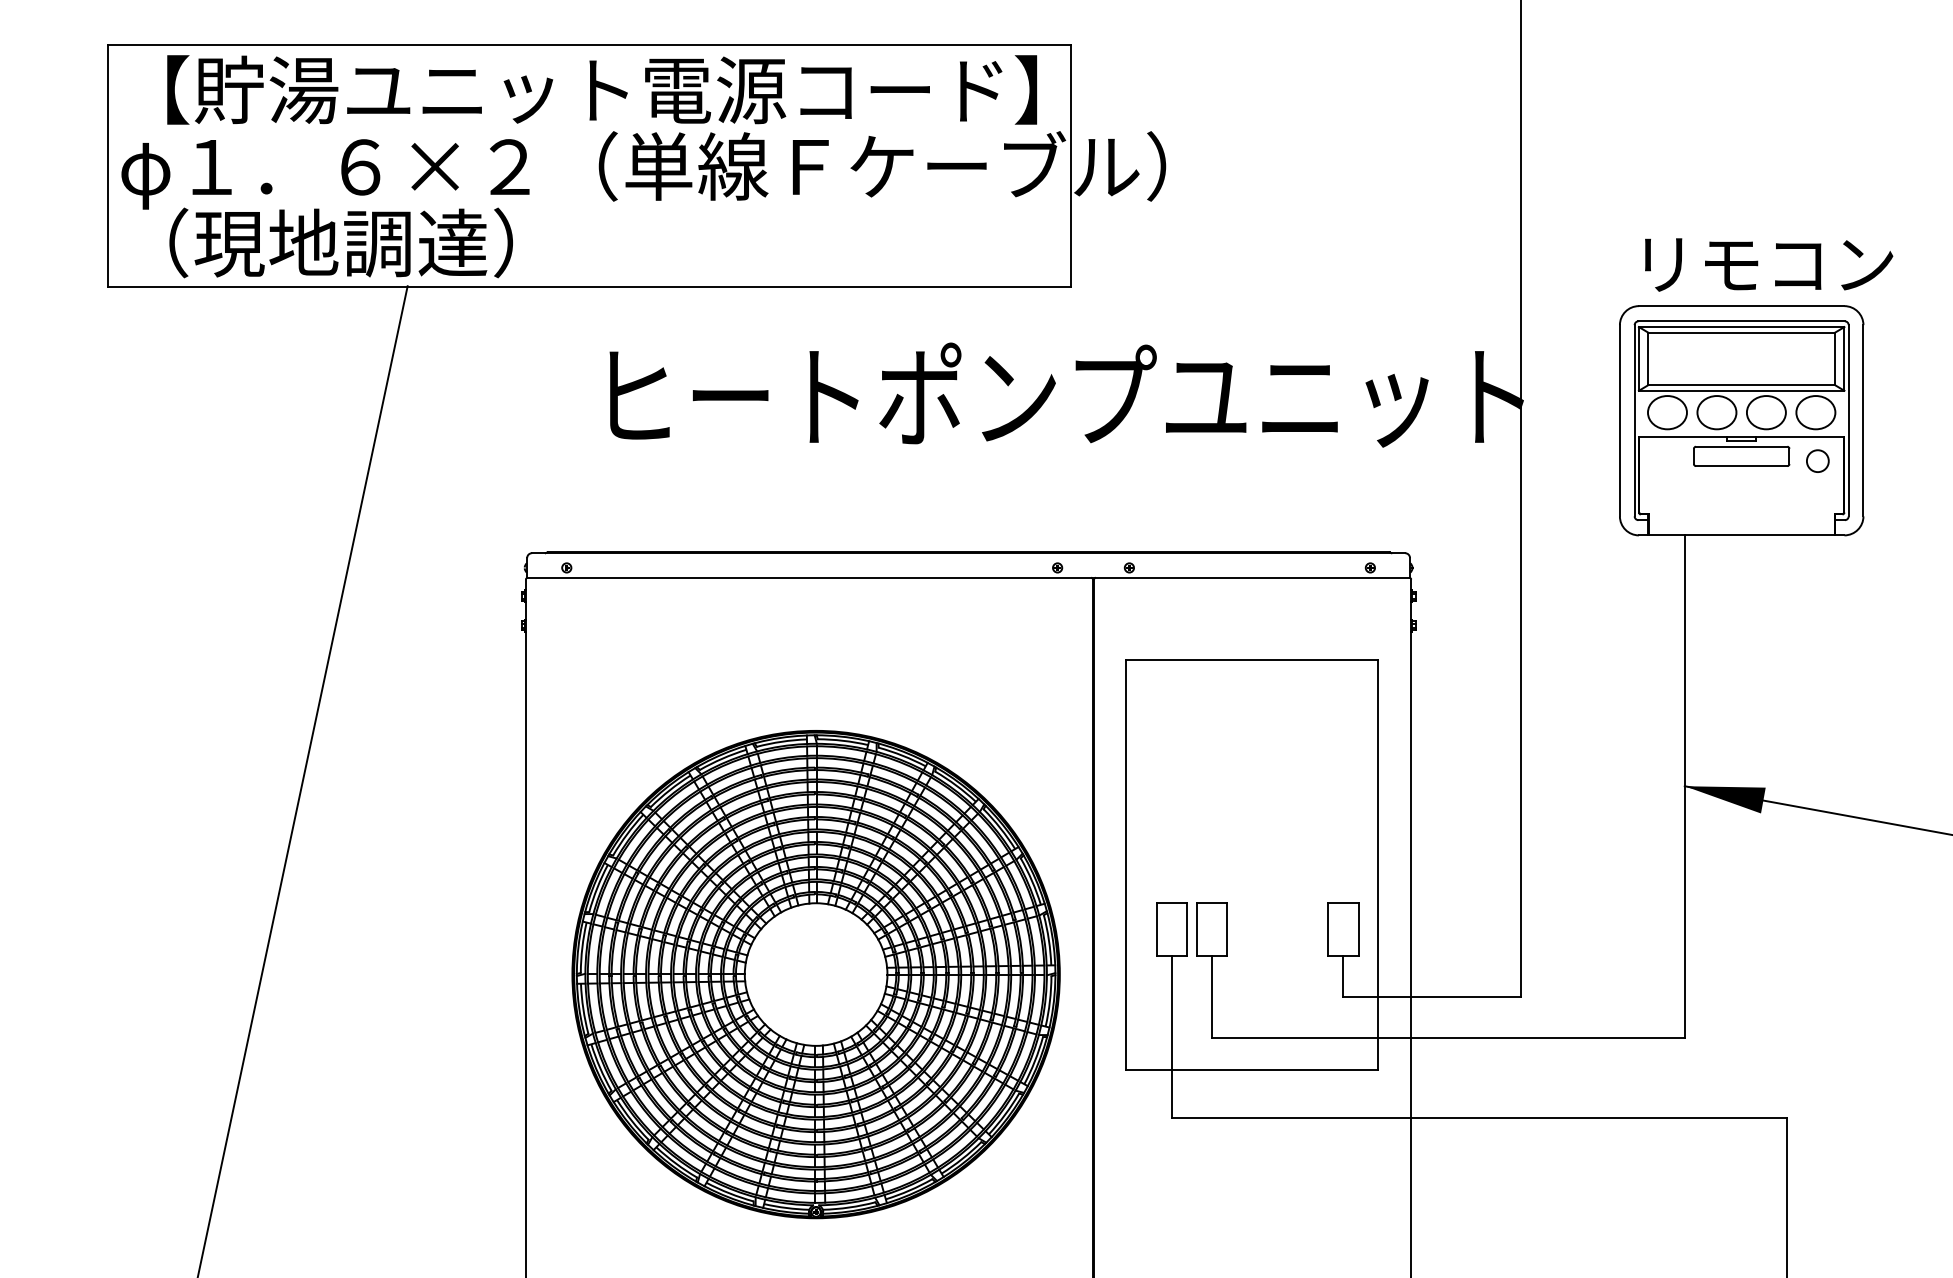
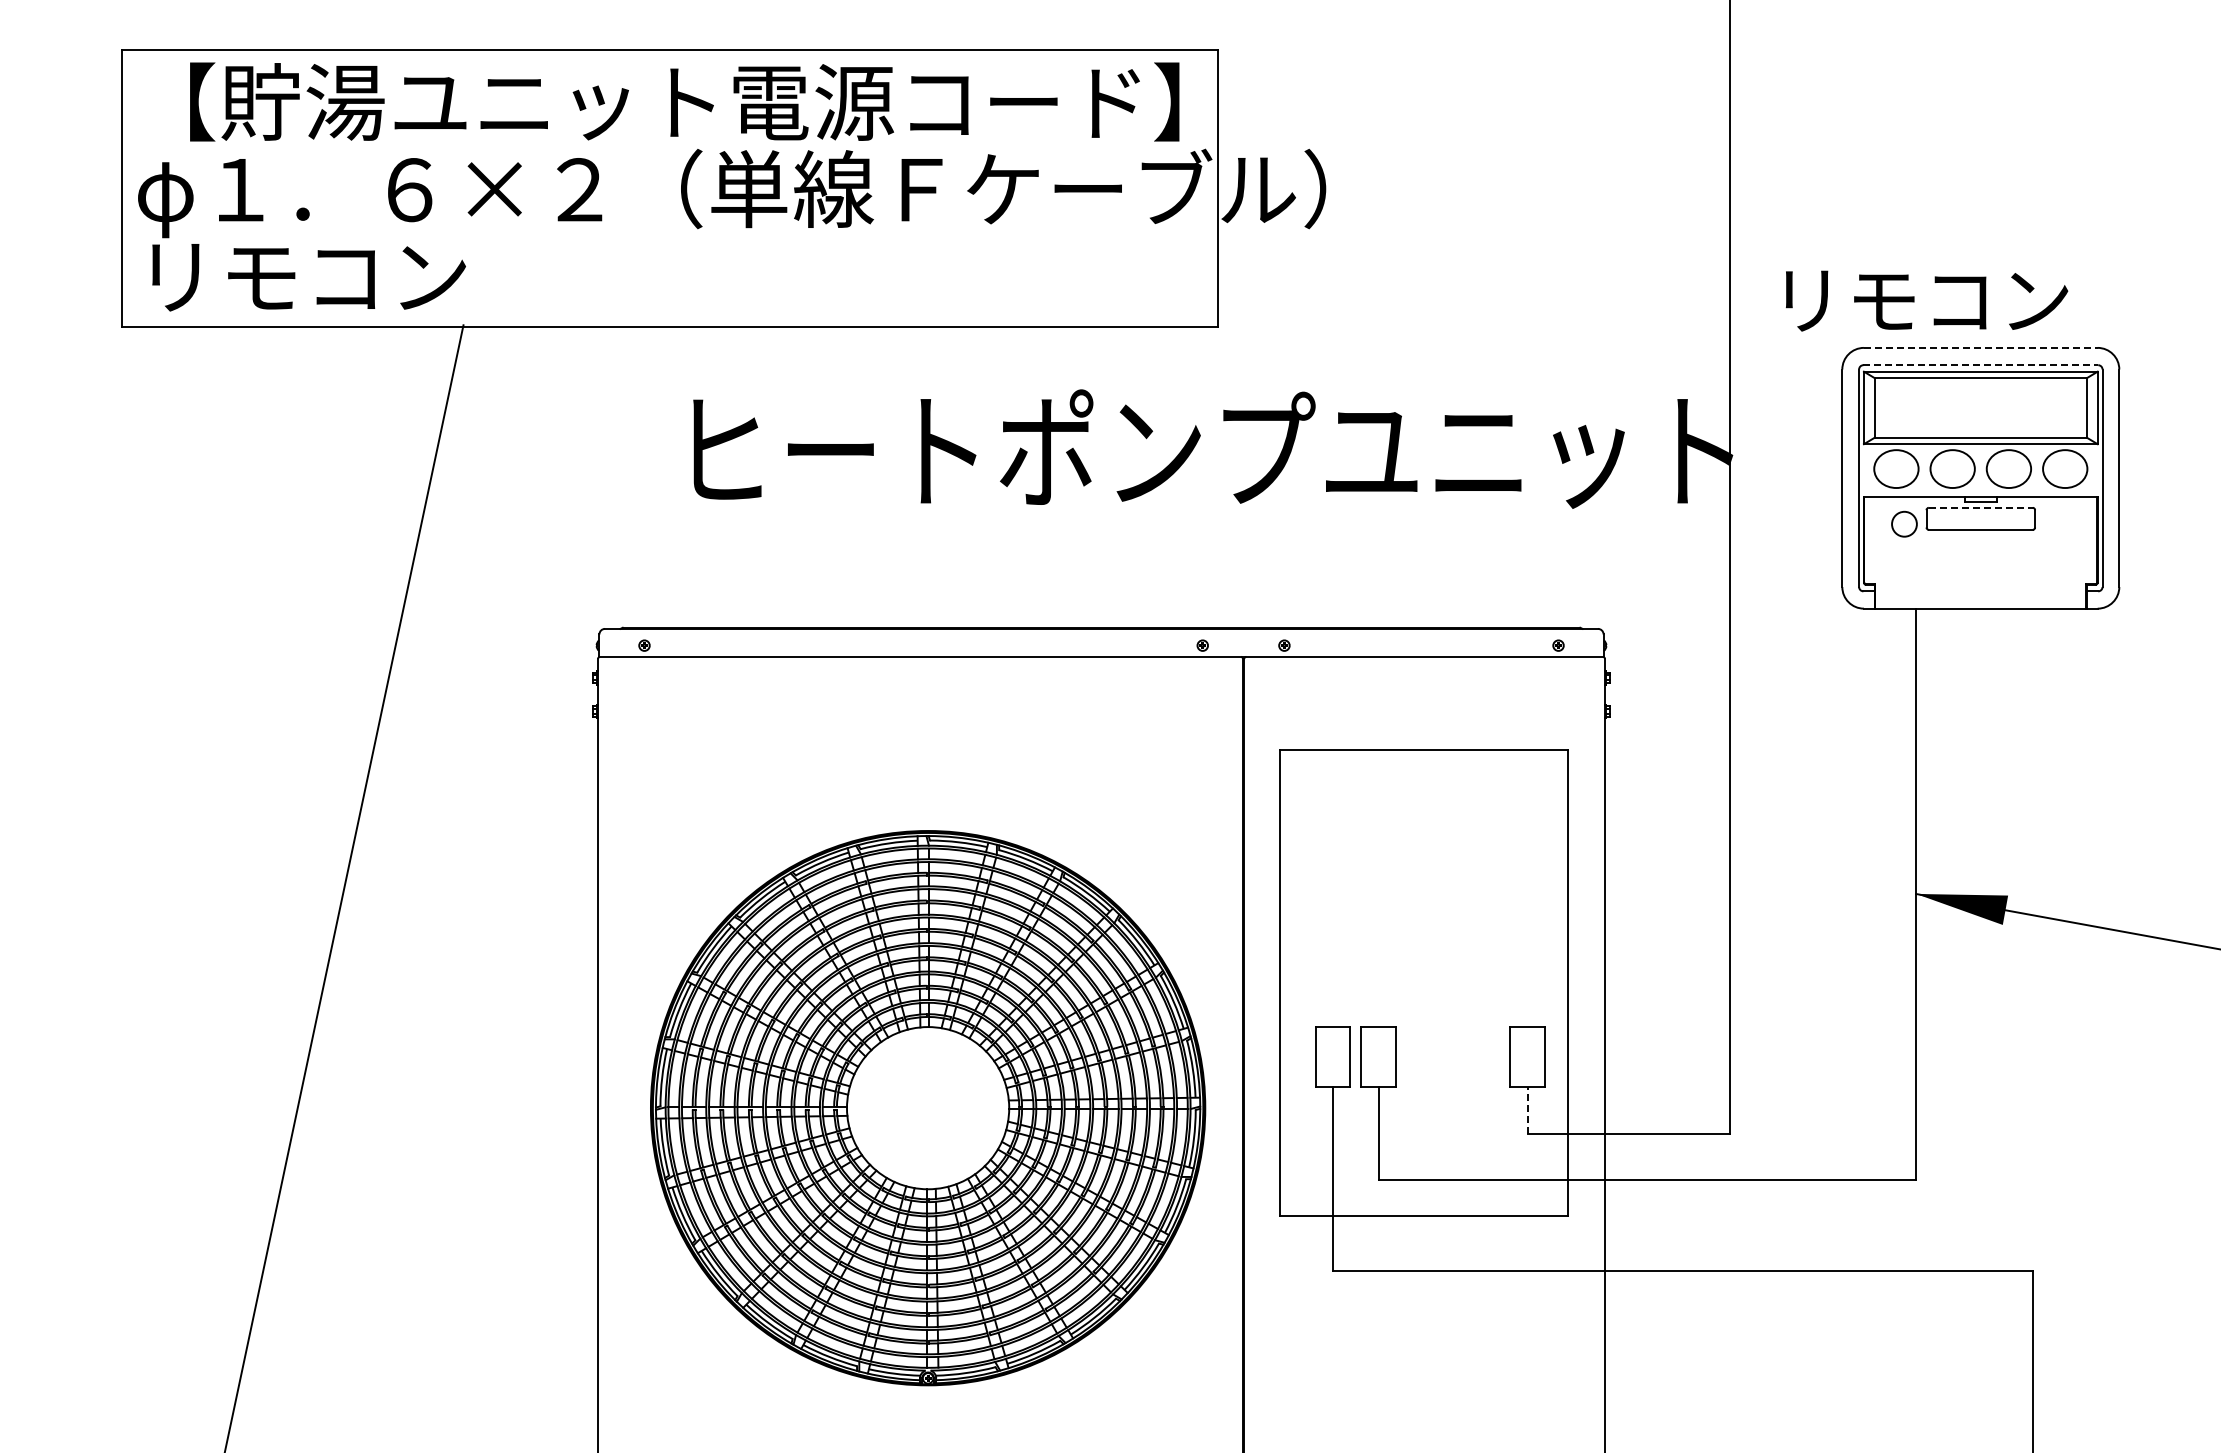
text: (323, 242) -> (367, 275), （現地調達） -> リモコン
text: (1769, 264) -> (1927, 300), moved
line: (1741, 305) -> (1980, 347), solid -> dashed
line: (1742, 321) -> (1981, 365), solid -> dashed
line: (1741, 446) -> (1980, 507), solid -> dashed
circle: (1817, 460) -> (1904, 523), moved
line: (1343, 975) -> (1527, 1109), solid -> dashed

